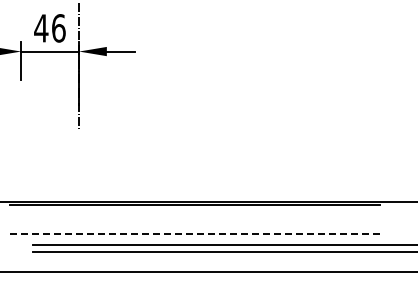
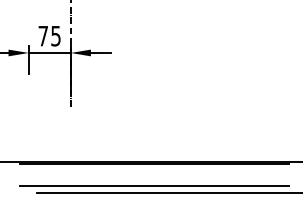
text: (49, 28) -> (49, 36), 46 -> 75
line: (195, 234) -> (155, 185), dashed -> solid

